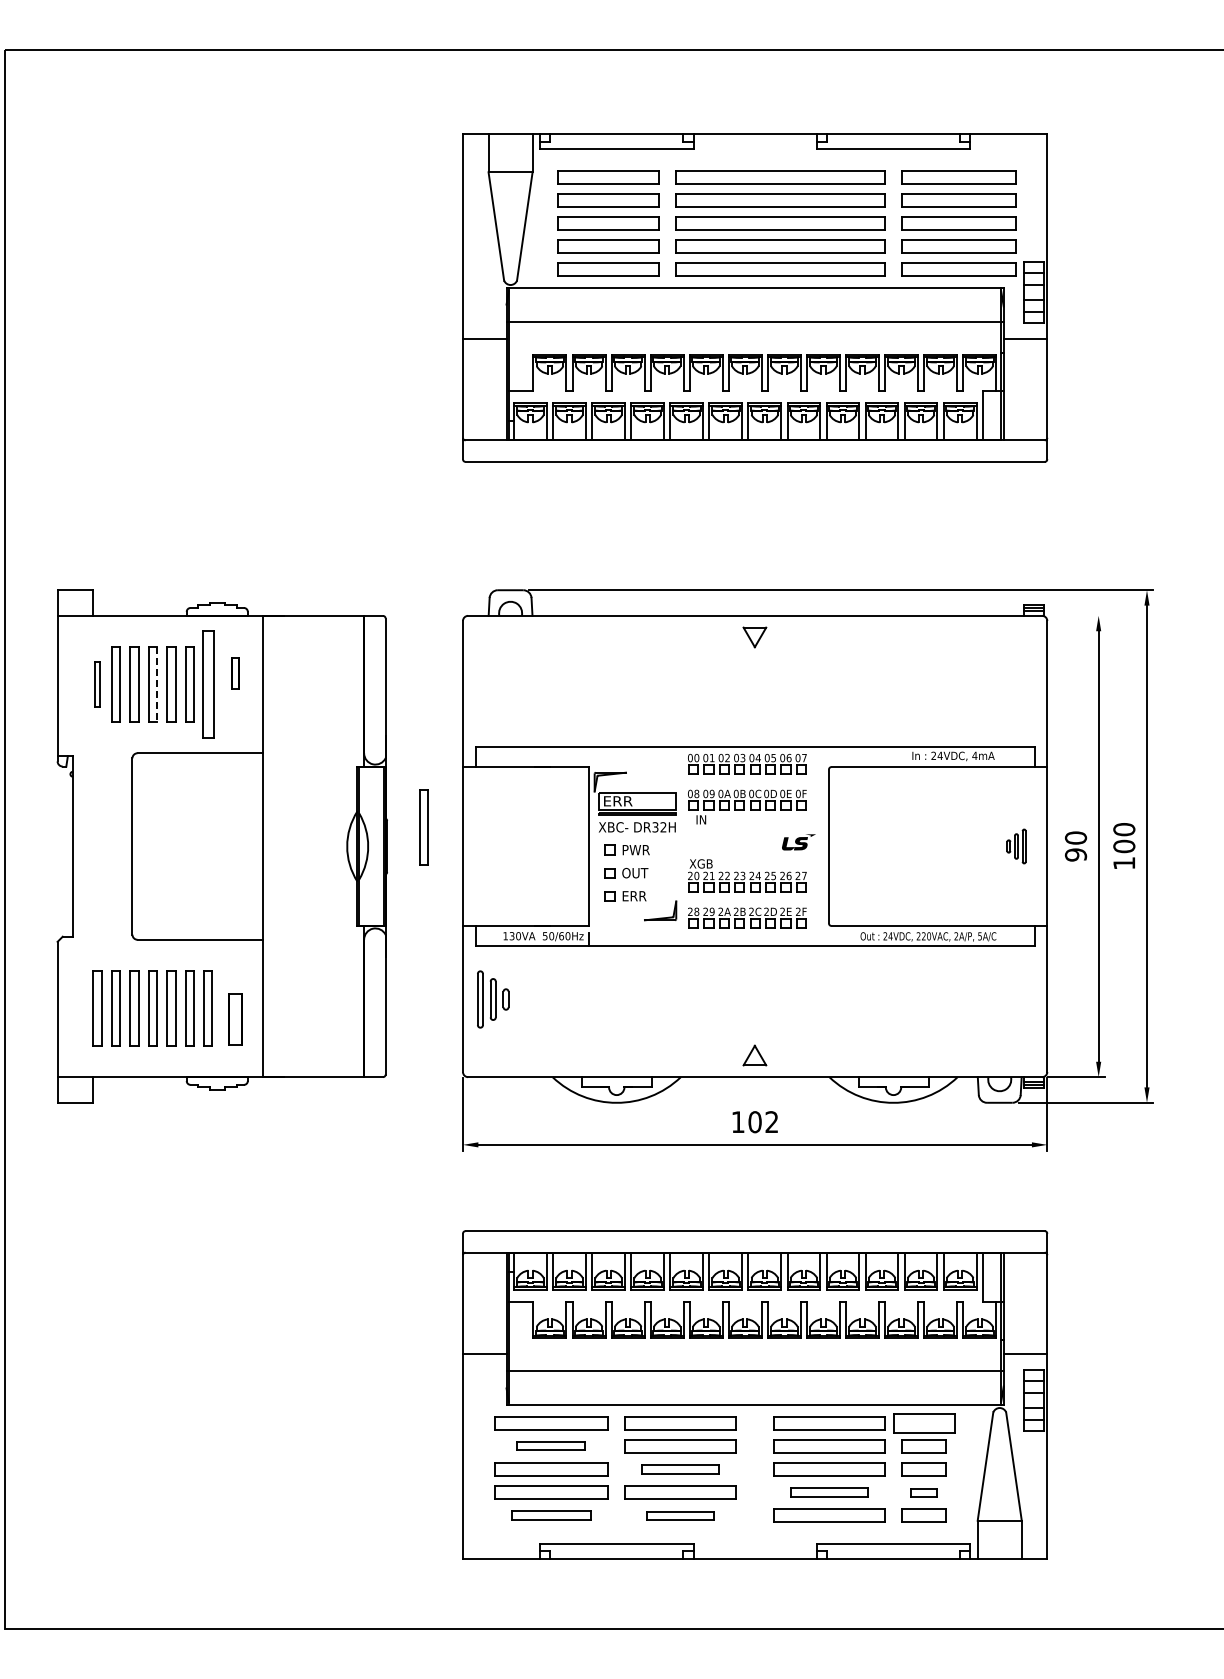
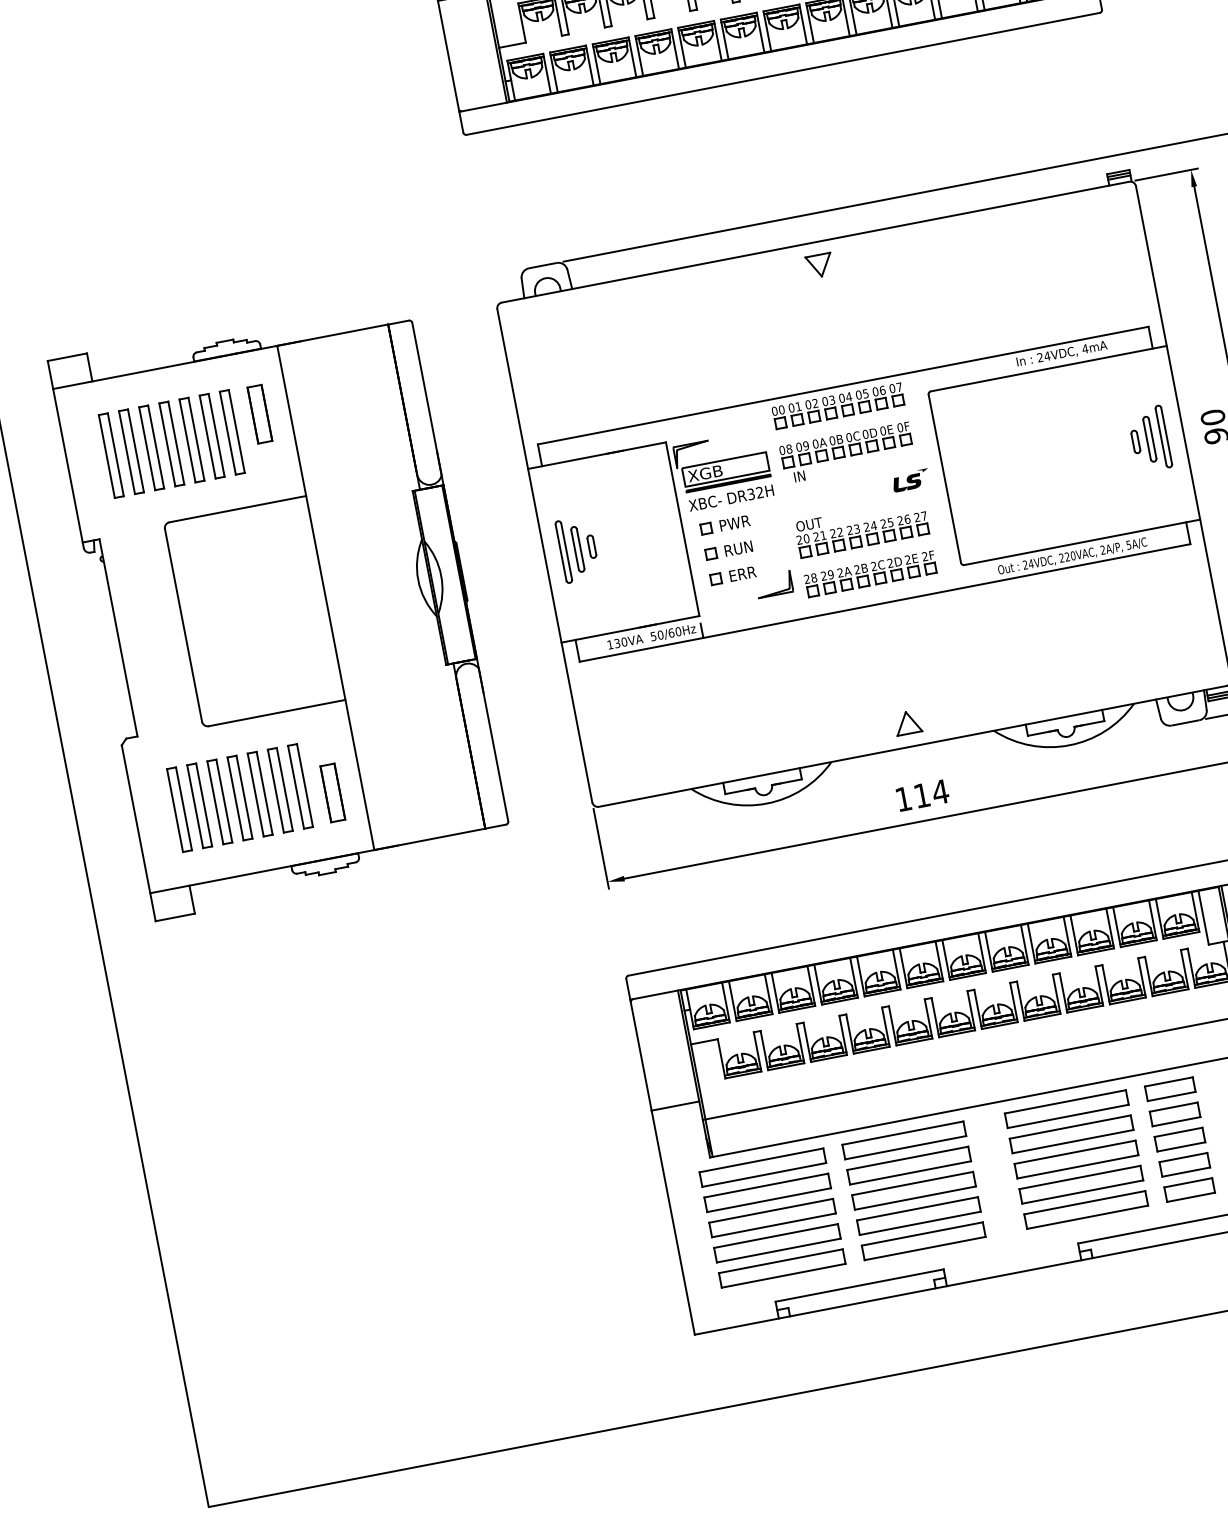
line: (1075, 615) -> (1165, 174), added
part: (235, 673) -> (259, 414), size x1.67
part: (97, 684) -> (111, 455), size x1.67
line: (157, 684) -> (176, 443), dashed -> solid
part: (207, 684) -> (231, 432), size x0.71
text: (618, 801) -> (705, 473), ERR -> XGB
part: (423, 827) -> (497, 543), removed
part: (1016, 846) -> (1149, 439), size x1.67
text: (701, 863) -> (809, 524), XGB -> OUT
text: (635, 872) -> (738, 547), OUT -> RUN
part: (493, 999) -> (578, 549), moved
text: (763, 1122) -> (931, 794), 102 -> 114
part: (923, 1423) -> (1169, 1089), size x0.71
part: (551, 1446) -> (767, 1192), size x1.67
part: (680, 1469) -> (913, 1190), size x1.43
part: (829, 1492) -> (1081, 1184), size x1.43
part: (923, 1492) -> (1184, 1164), size x1.67
part: (551, 1515) -> (782, 1268), size x1.43
part: (680, 1515) -> (923, 1241), size x1.67

